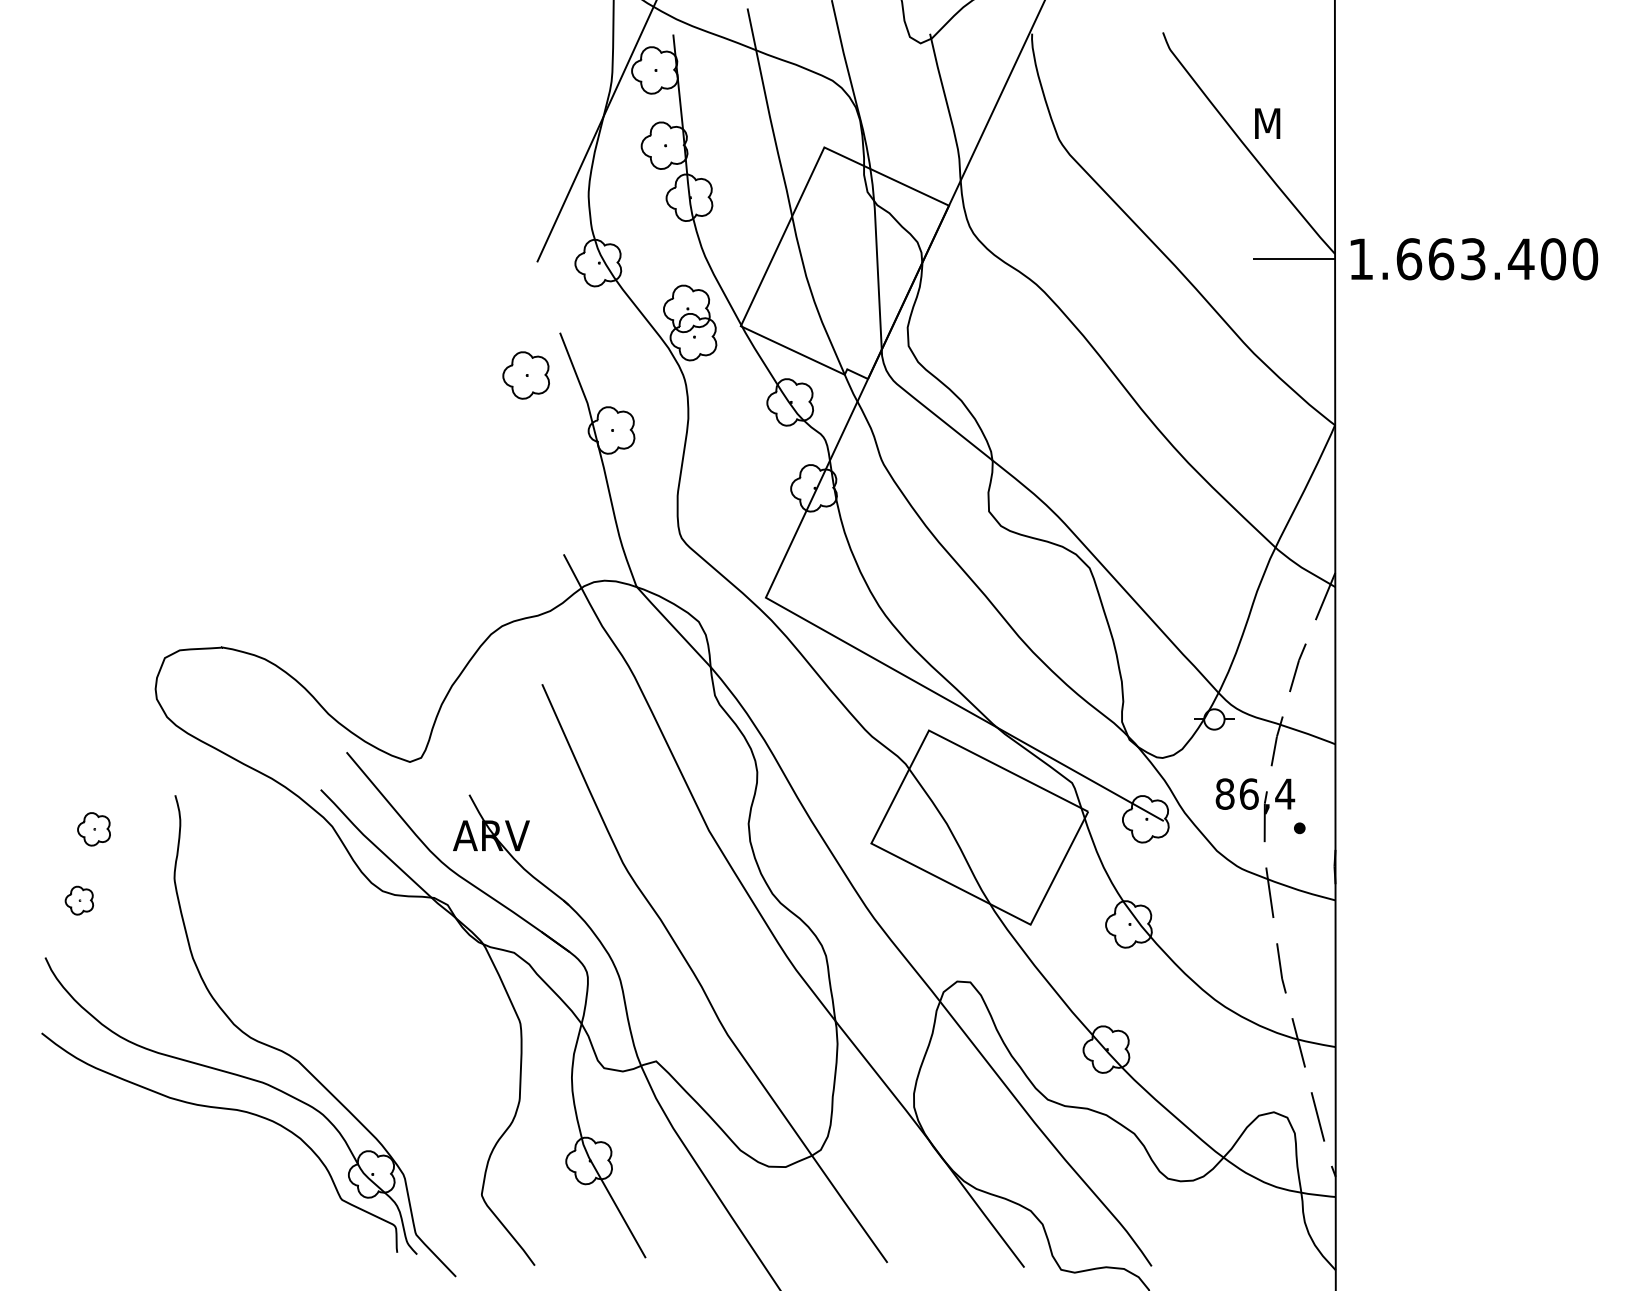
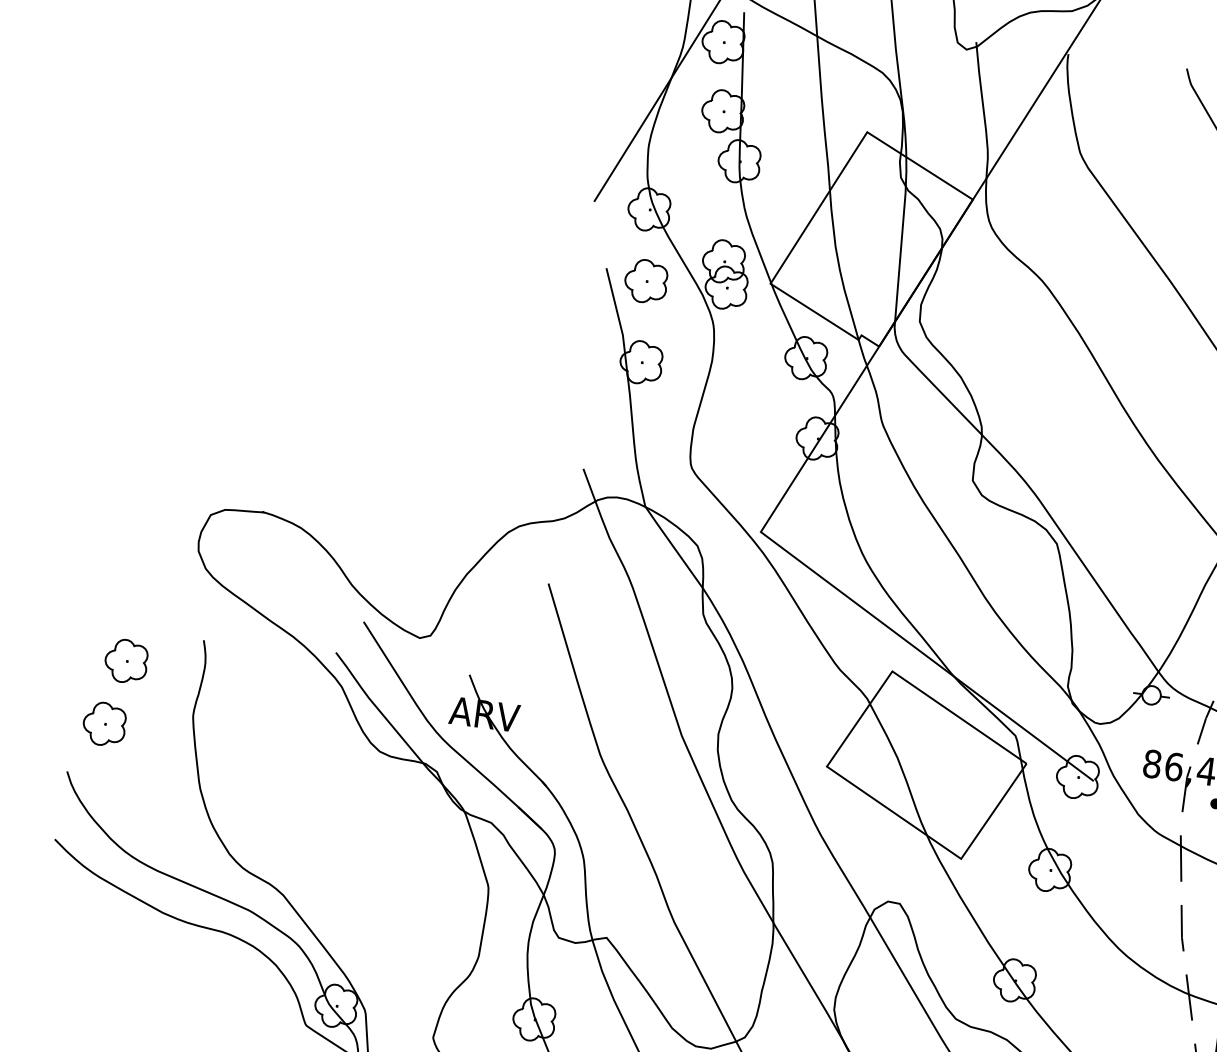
part: (525, 375) -> (645, 281), moved
part: (93, 829) -> (125, 661), size x1.43
part: (79, 900) -> (104, 723), size x1.67

